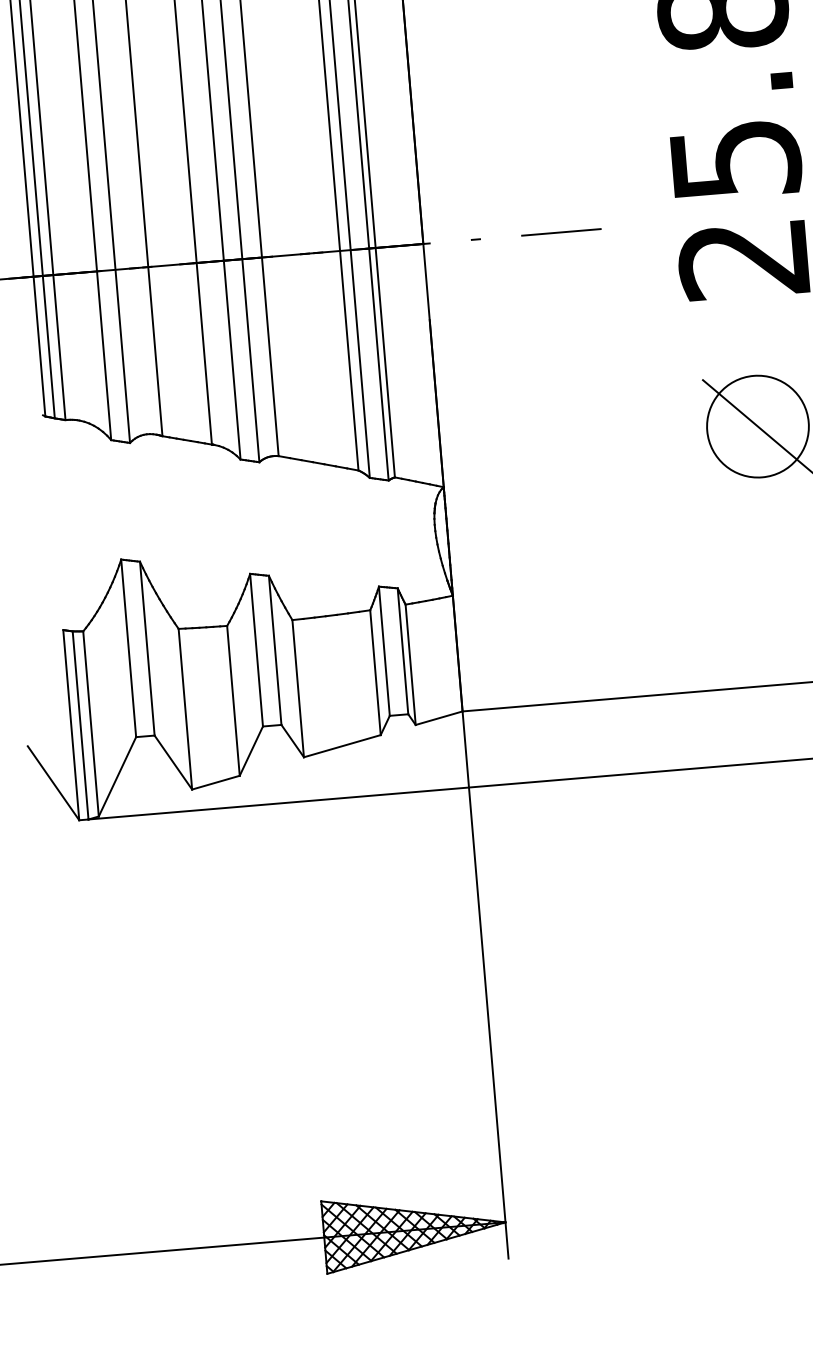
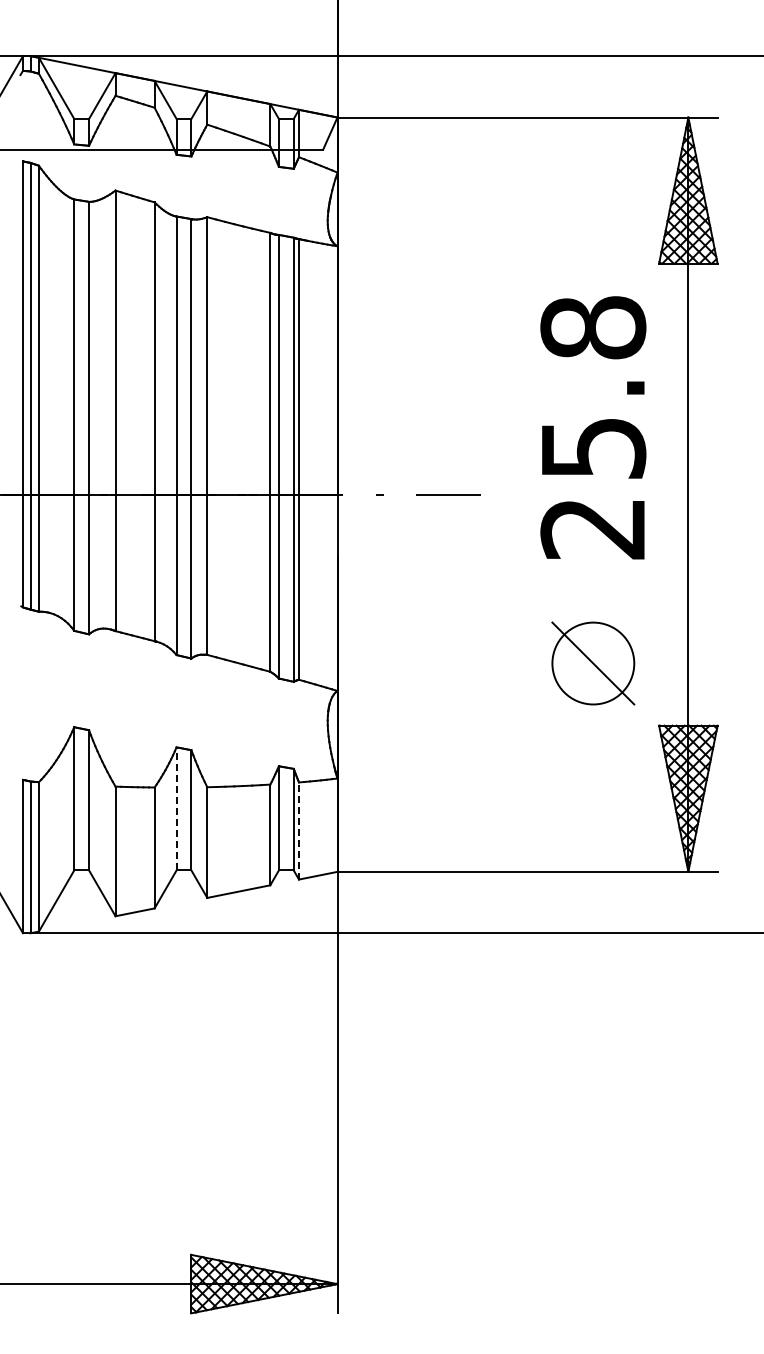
line: (256, 649) -> (176, 808), solid -> dashed
line: (411, 665) -> (299, 831), solid -> dashed

